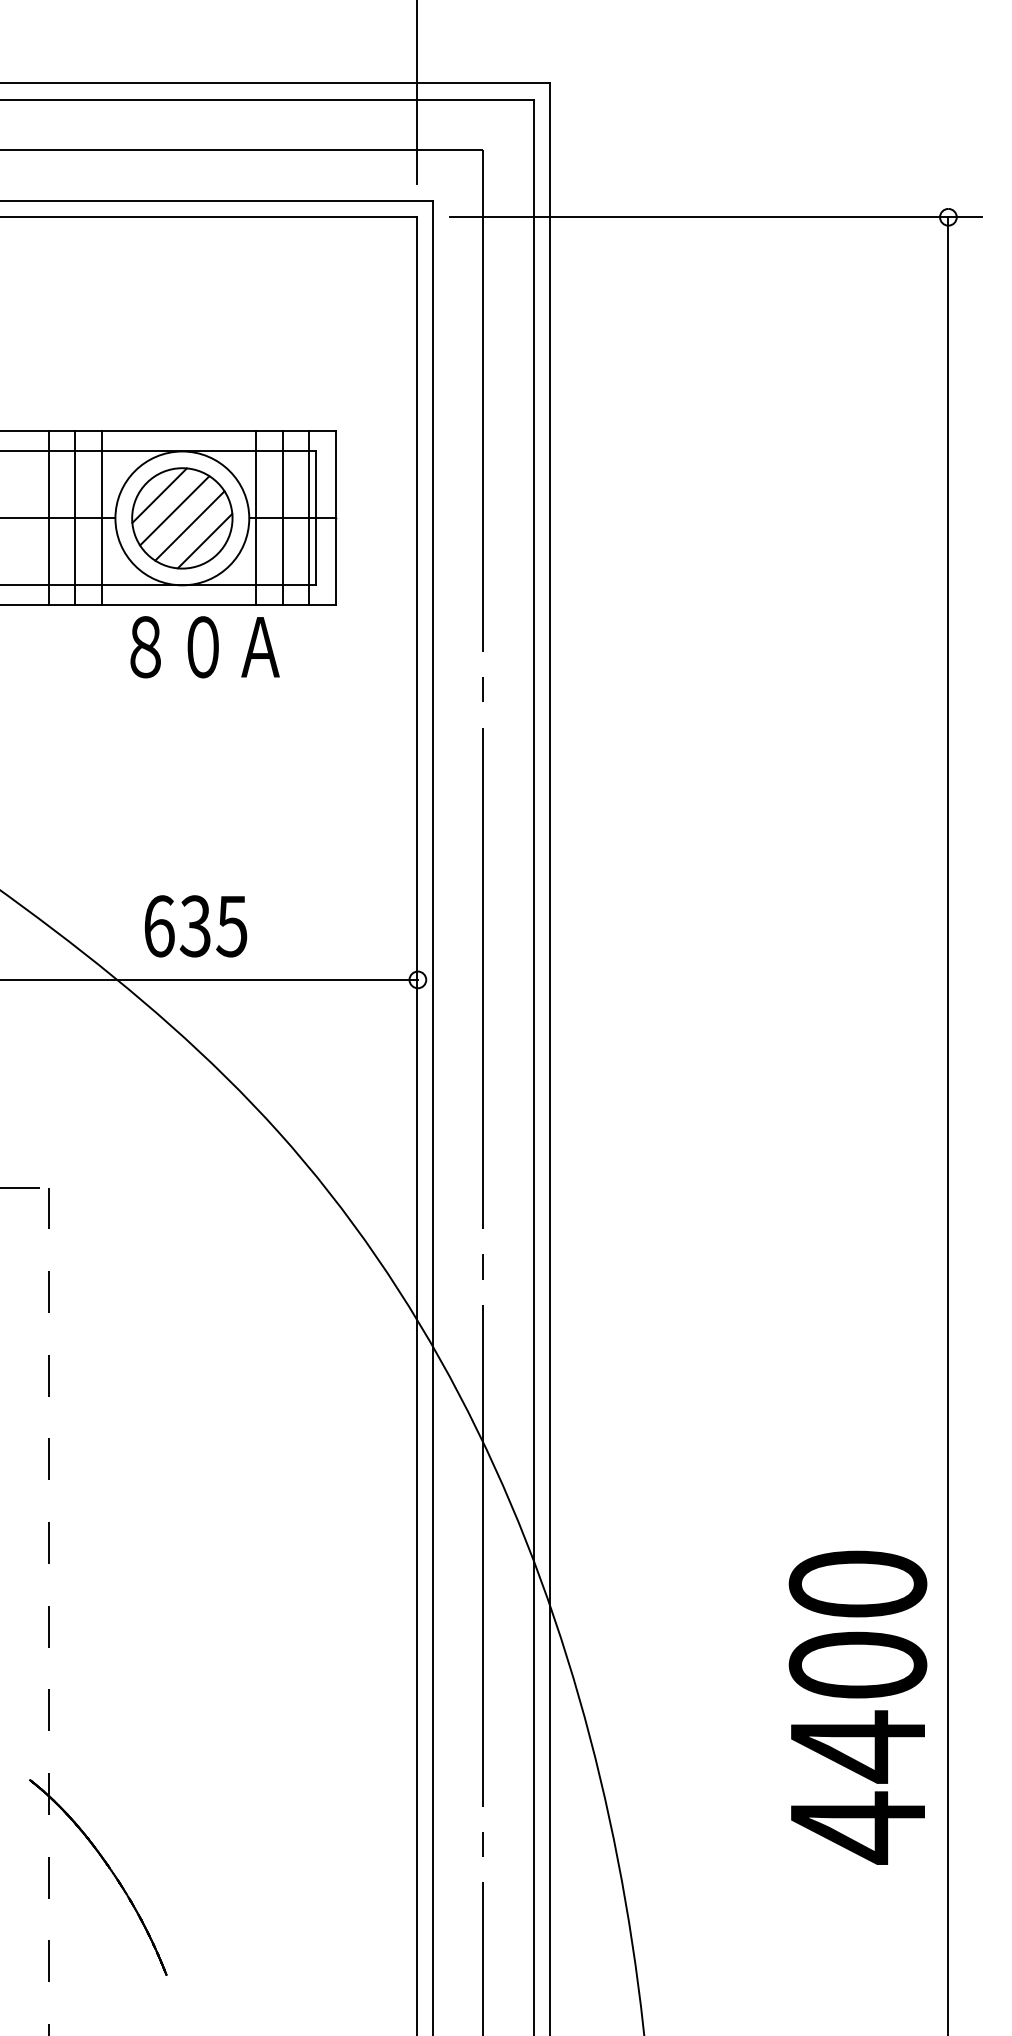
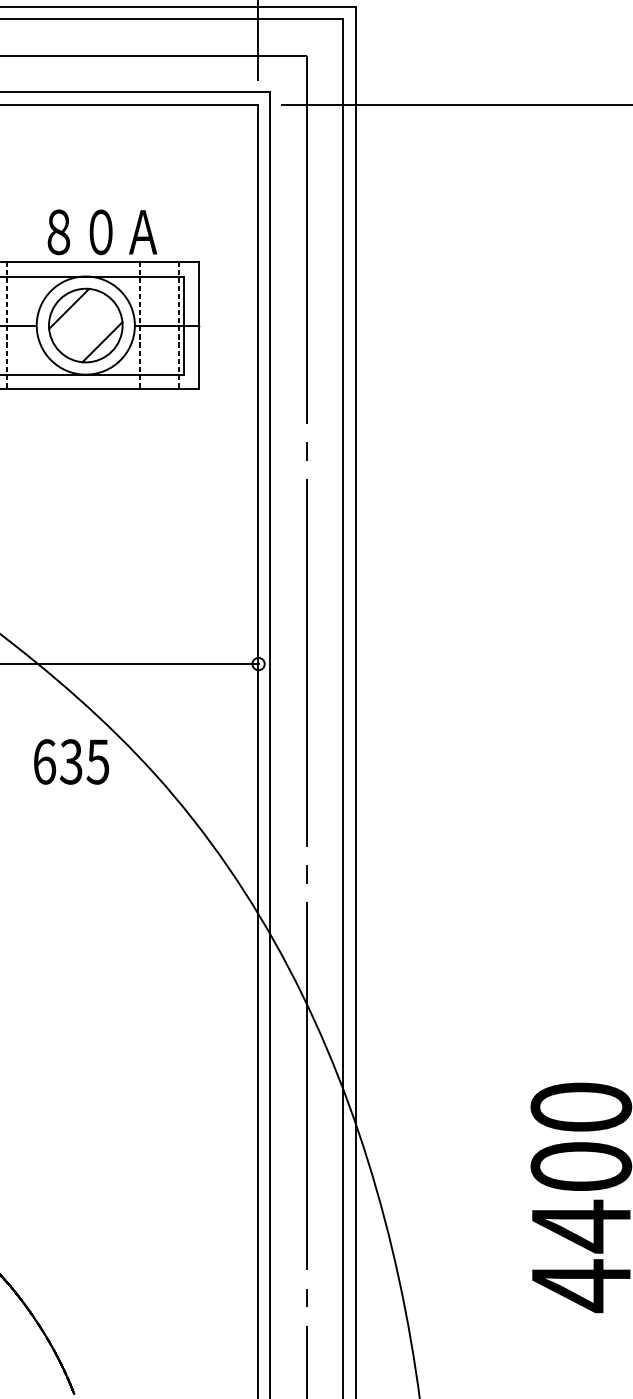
line: (174, 510) -> (80, 319), removed
line: (75, 518) -> (7, 325), solid -> dashed
line: (102, 518) -> (27, 325), removed
line: (255, 518) -> (139, 325), solid -> dashed
line: (282, 518) -> (159, 325), removed
line: (309, 518) -> (179, 325), solid -> dashed
line: (189, 525) -> (91, 330), removed
text: (204, 647) -> (102, 232), moved
text: (196, 926) -> (71, 762), moved

